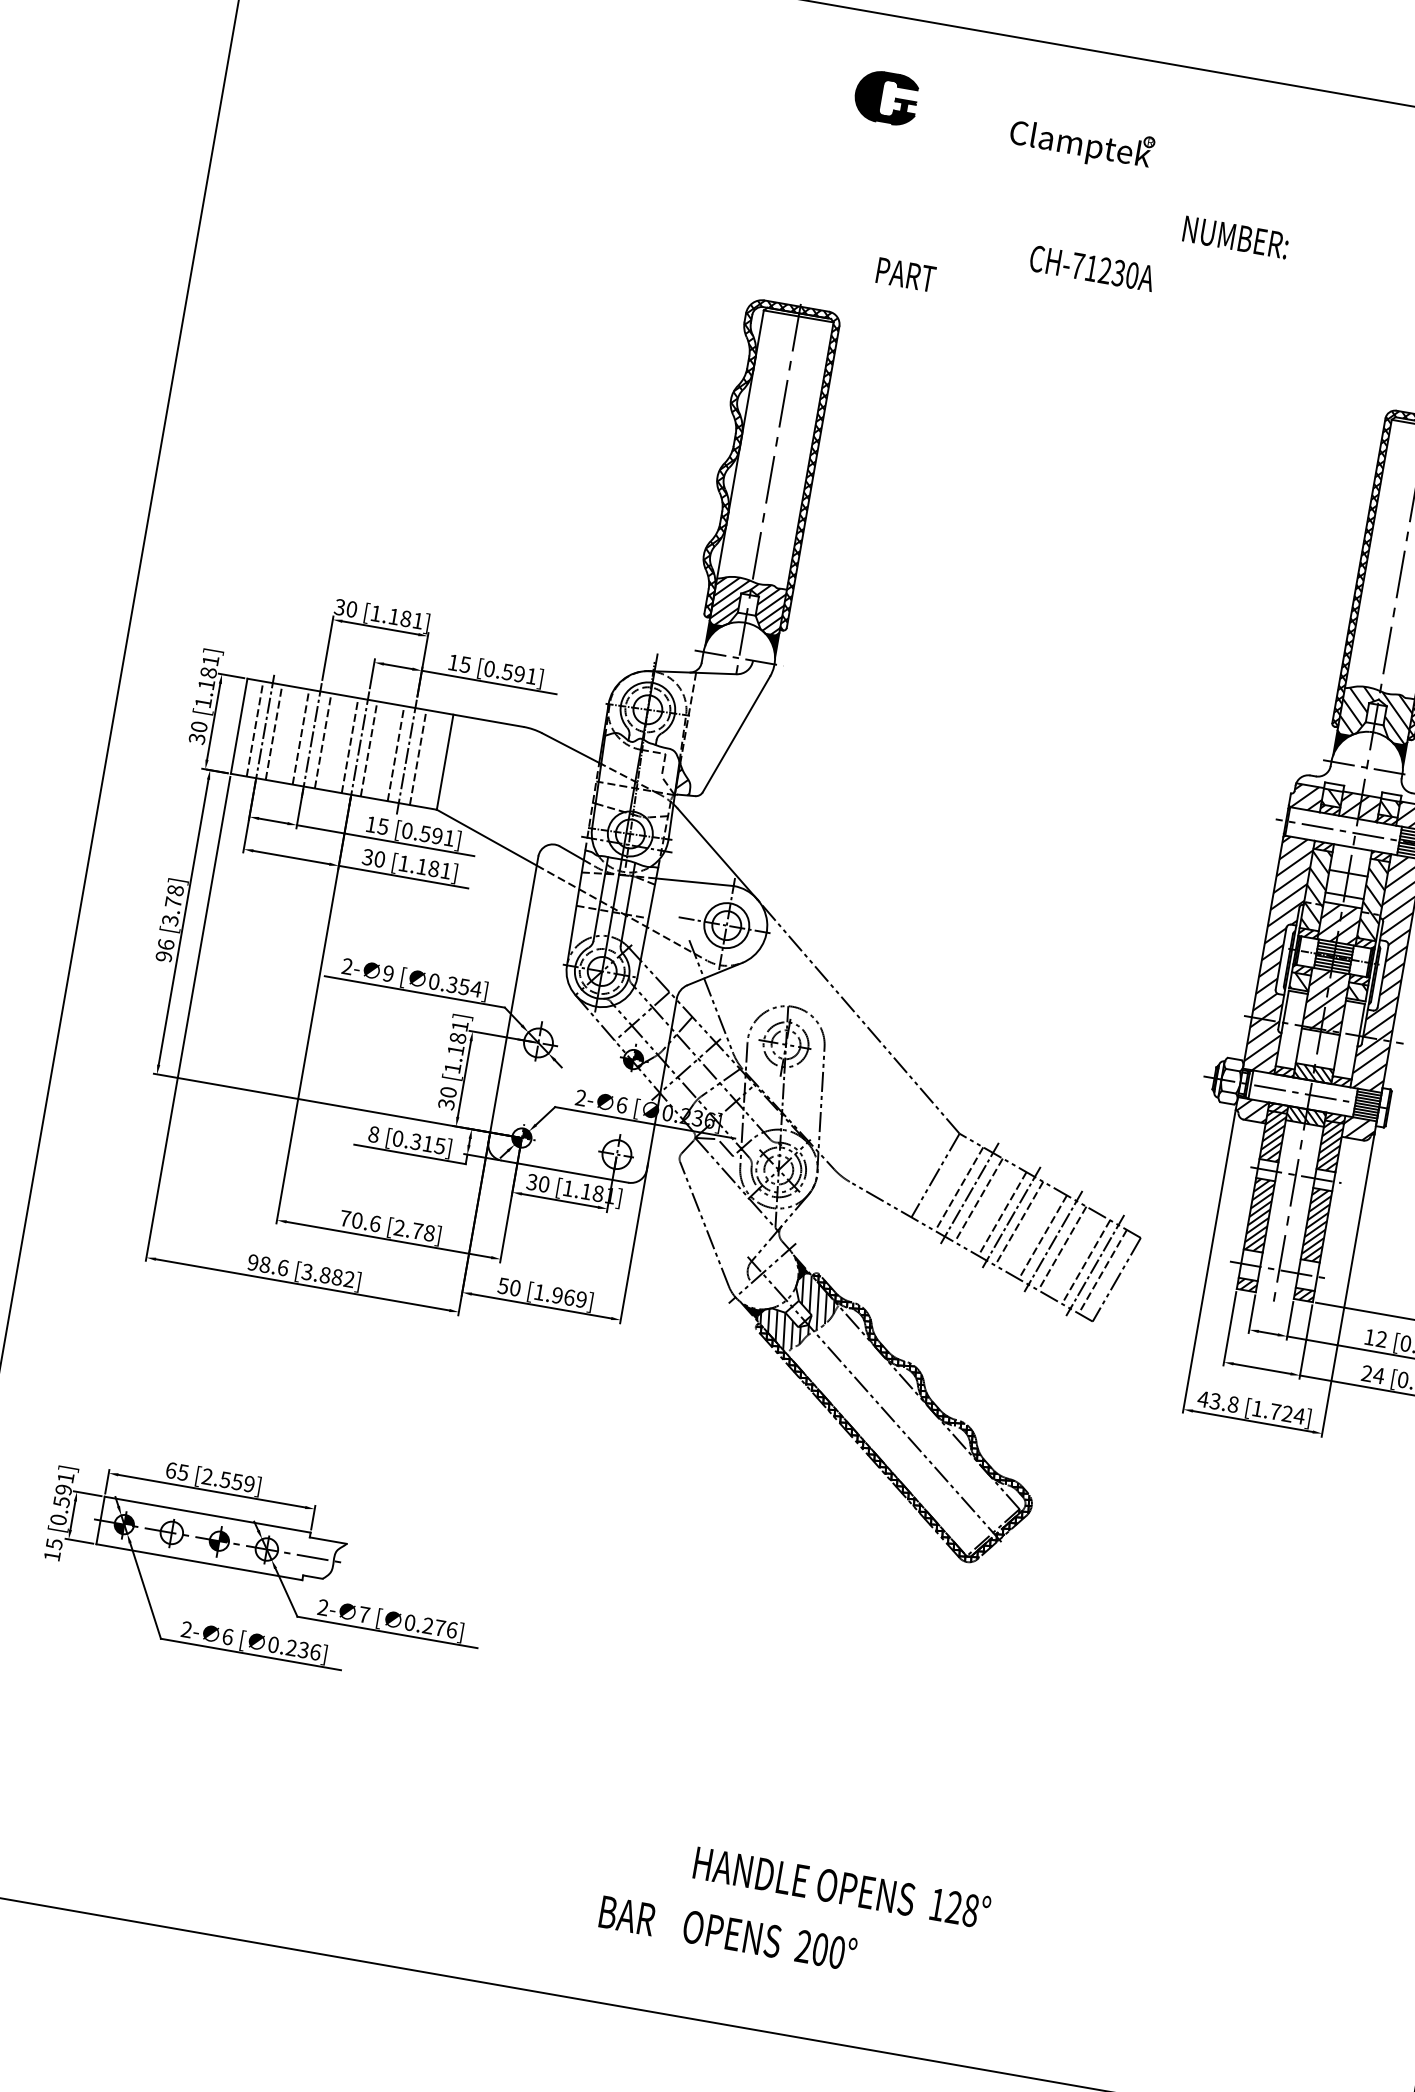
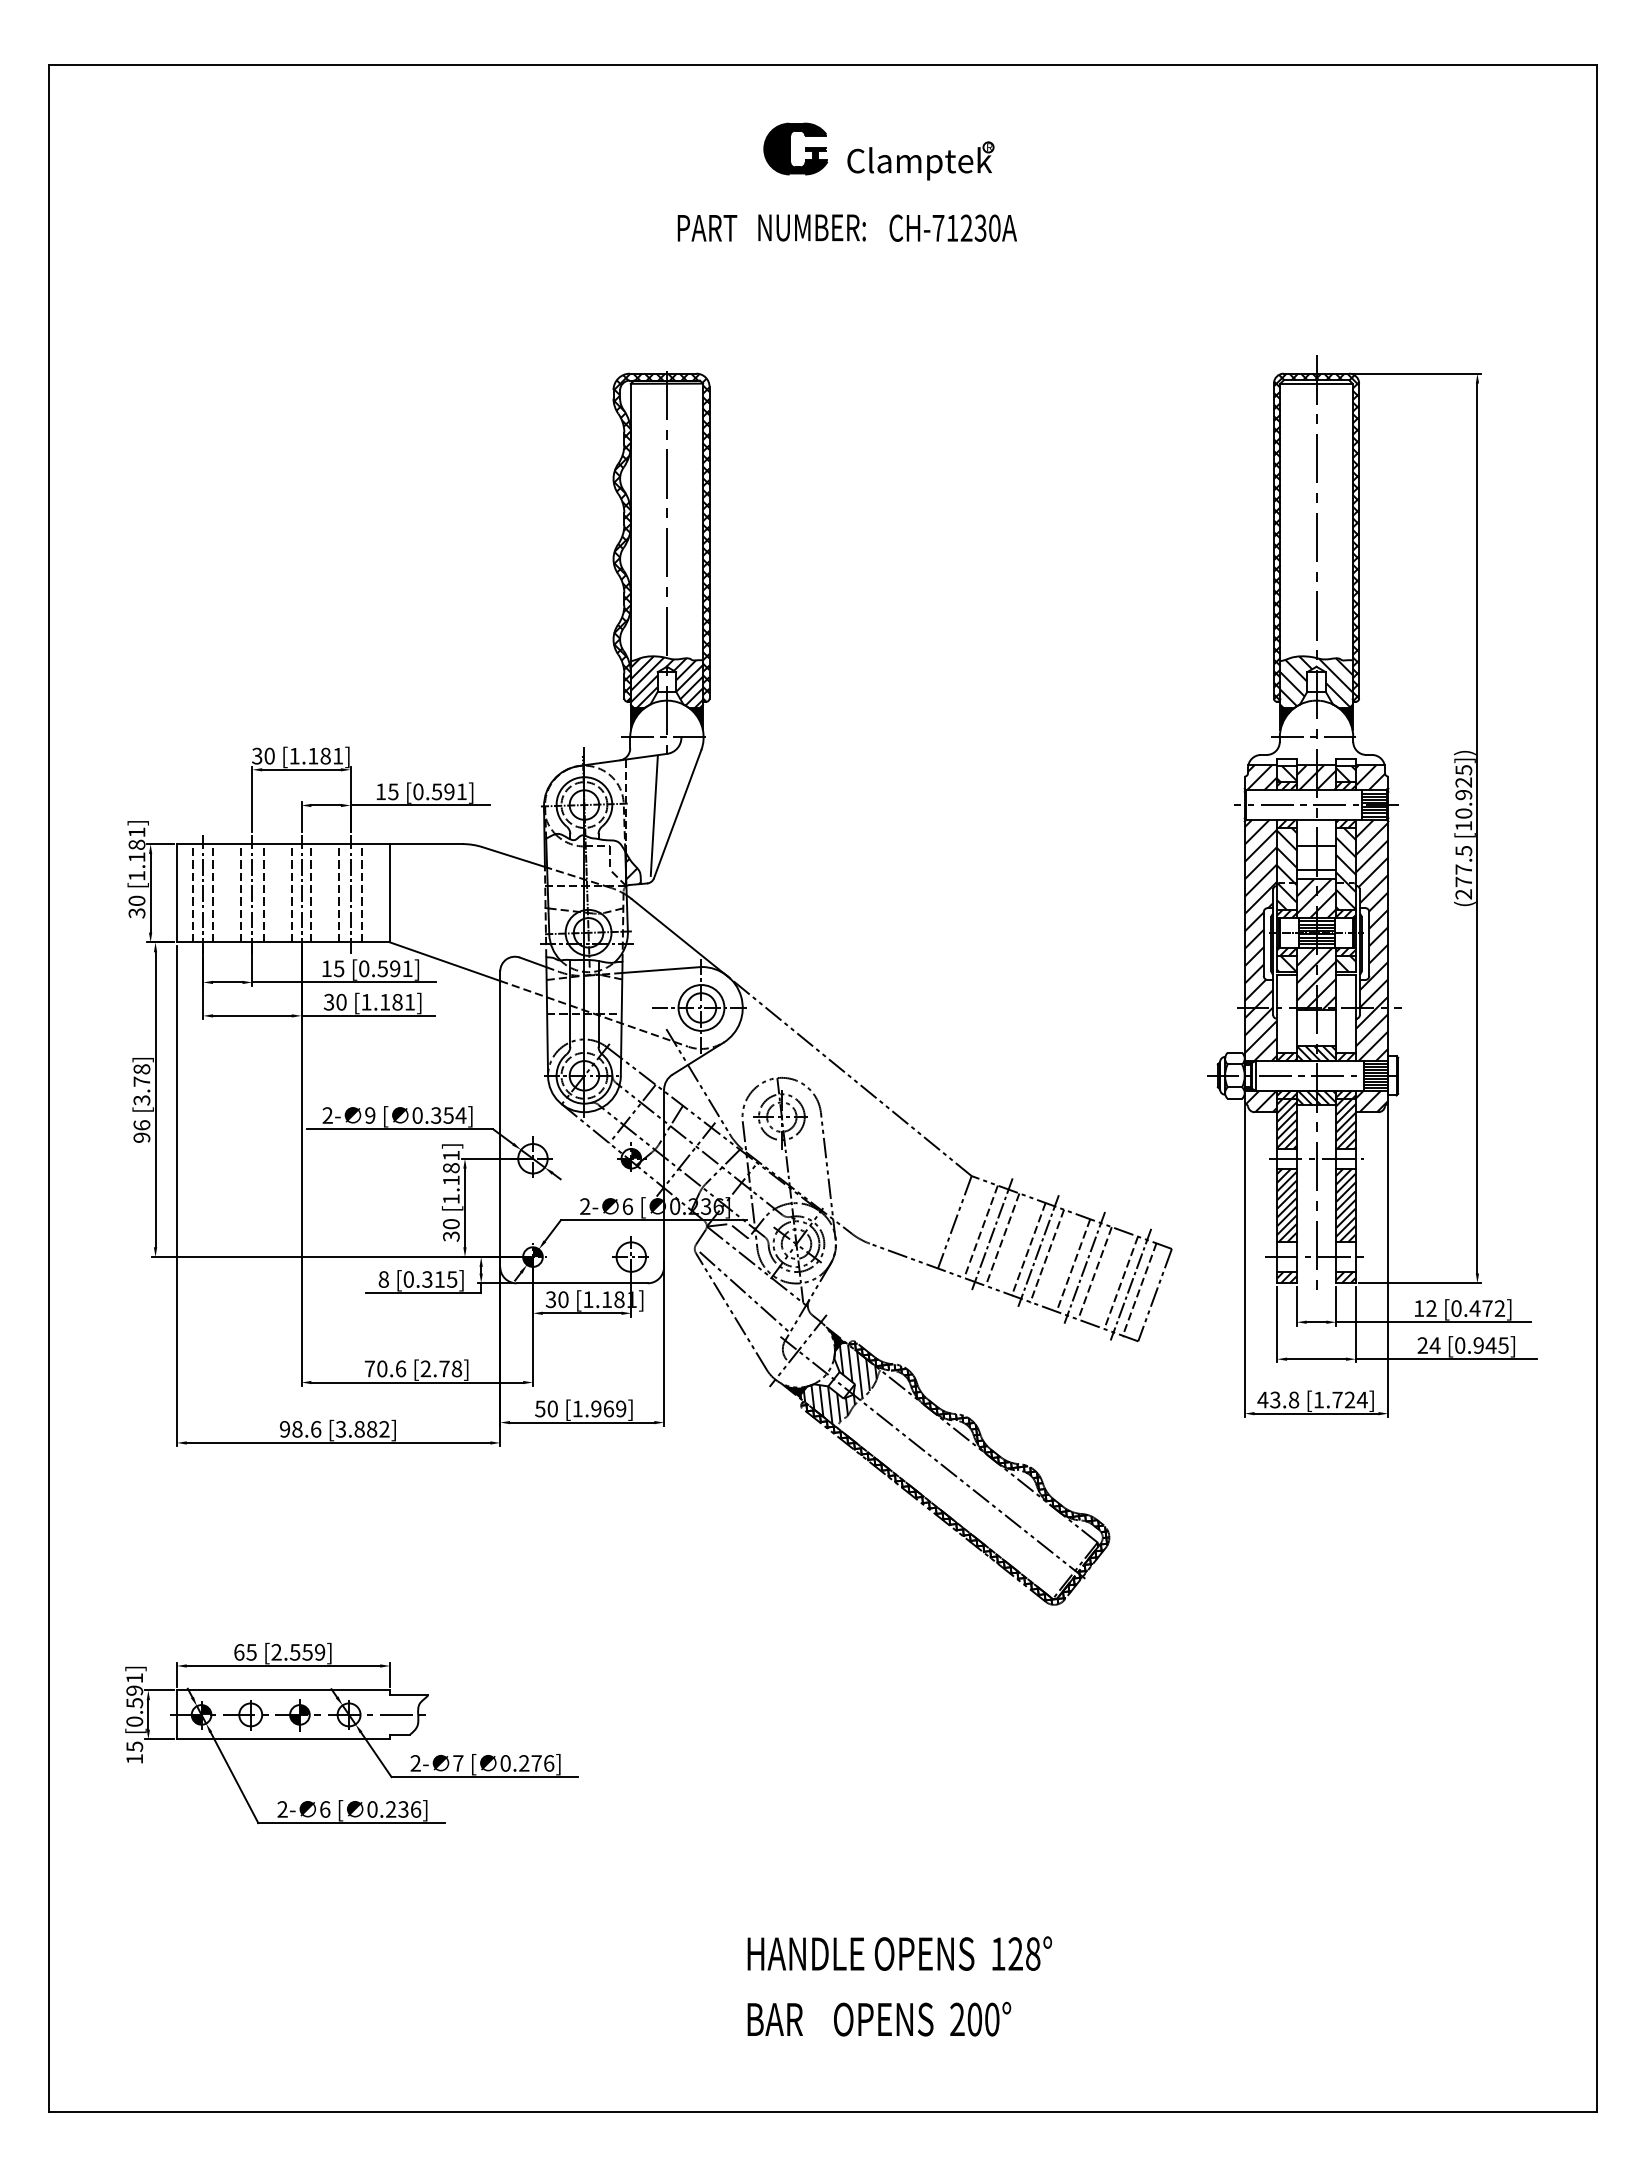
part: (886, 97) -> (795, 148), moved
text: (1235, 237) -> (811, 227), moved
text: (1091, 267) -> (952, 227), moved
text: (906, 275) -> (707, 228), moved
line: (712, 731) -> (653, 815), added
line: (719, 1206) -> (743, 1291), added
text: (841, 1887) -> (899, 1953), moved

